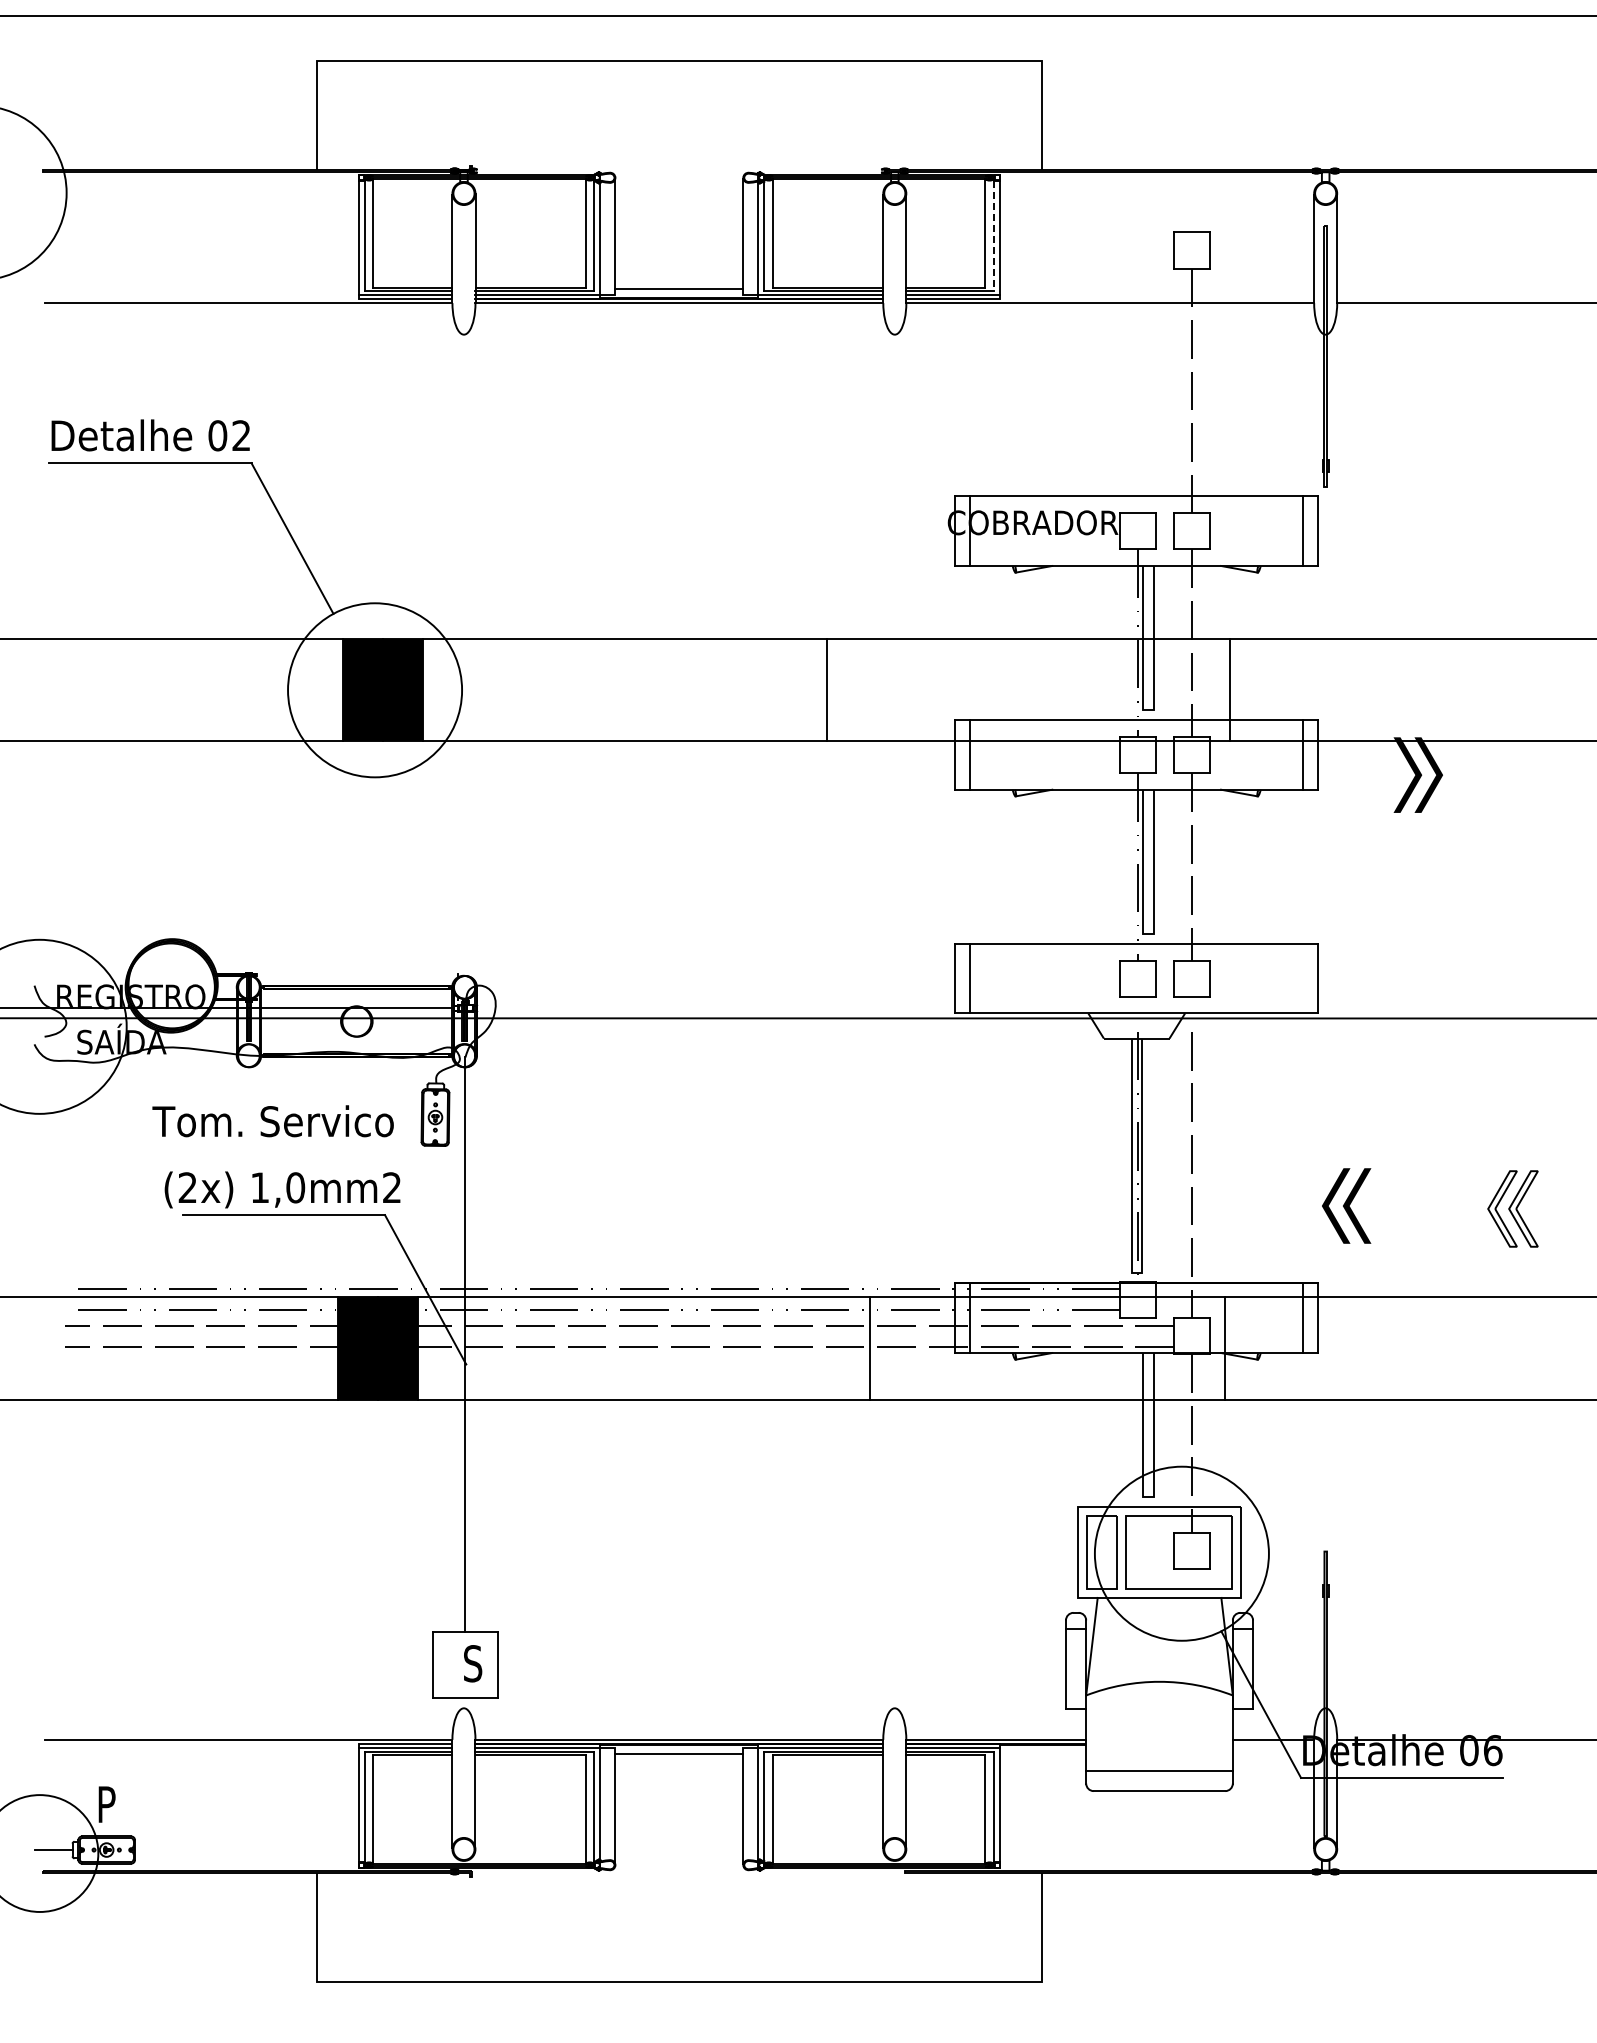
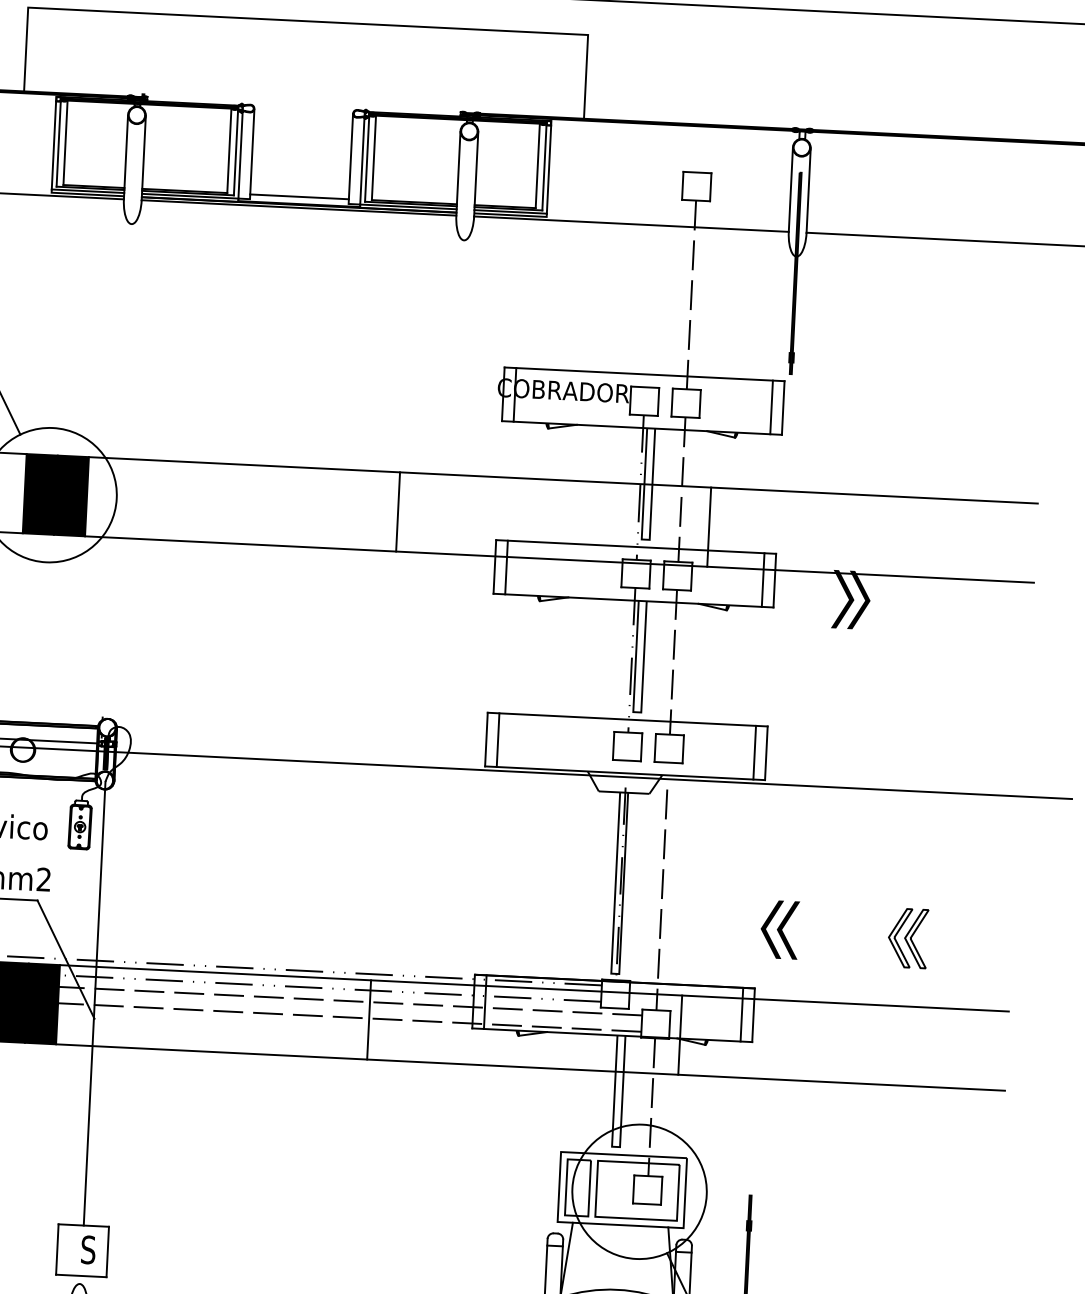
line: (994, 236) -> (544, 168), dashed -> solid
line: (1303, 978) -> (755, 752), added
line: (870, 1348) -> (369, 1019), moved

